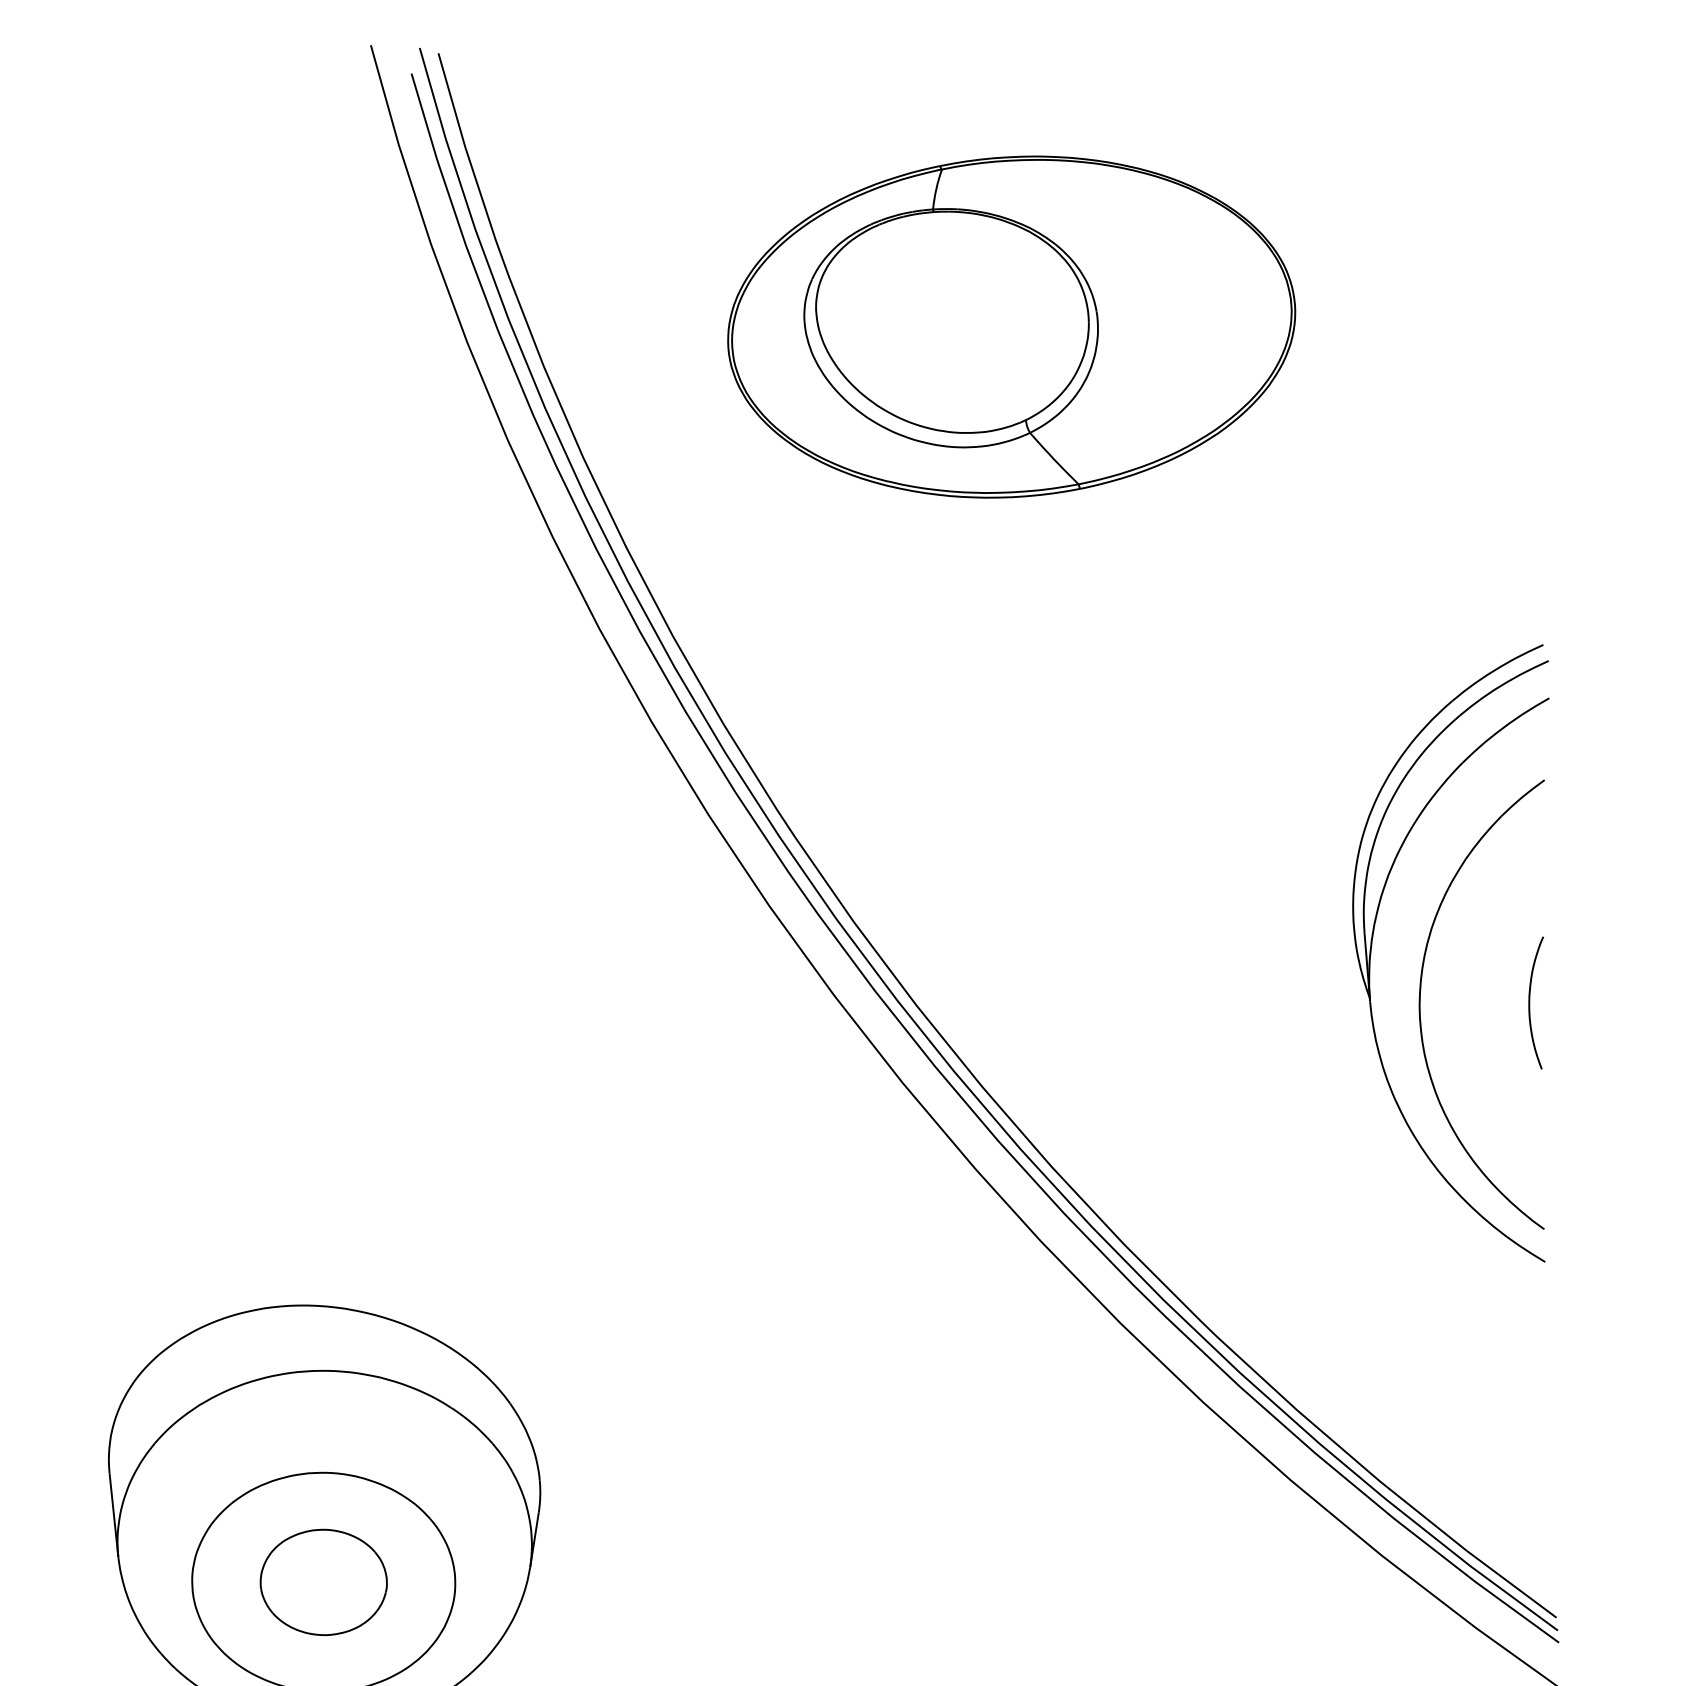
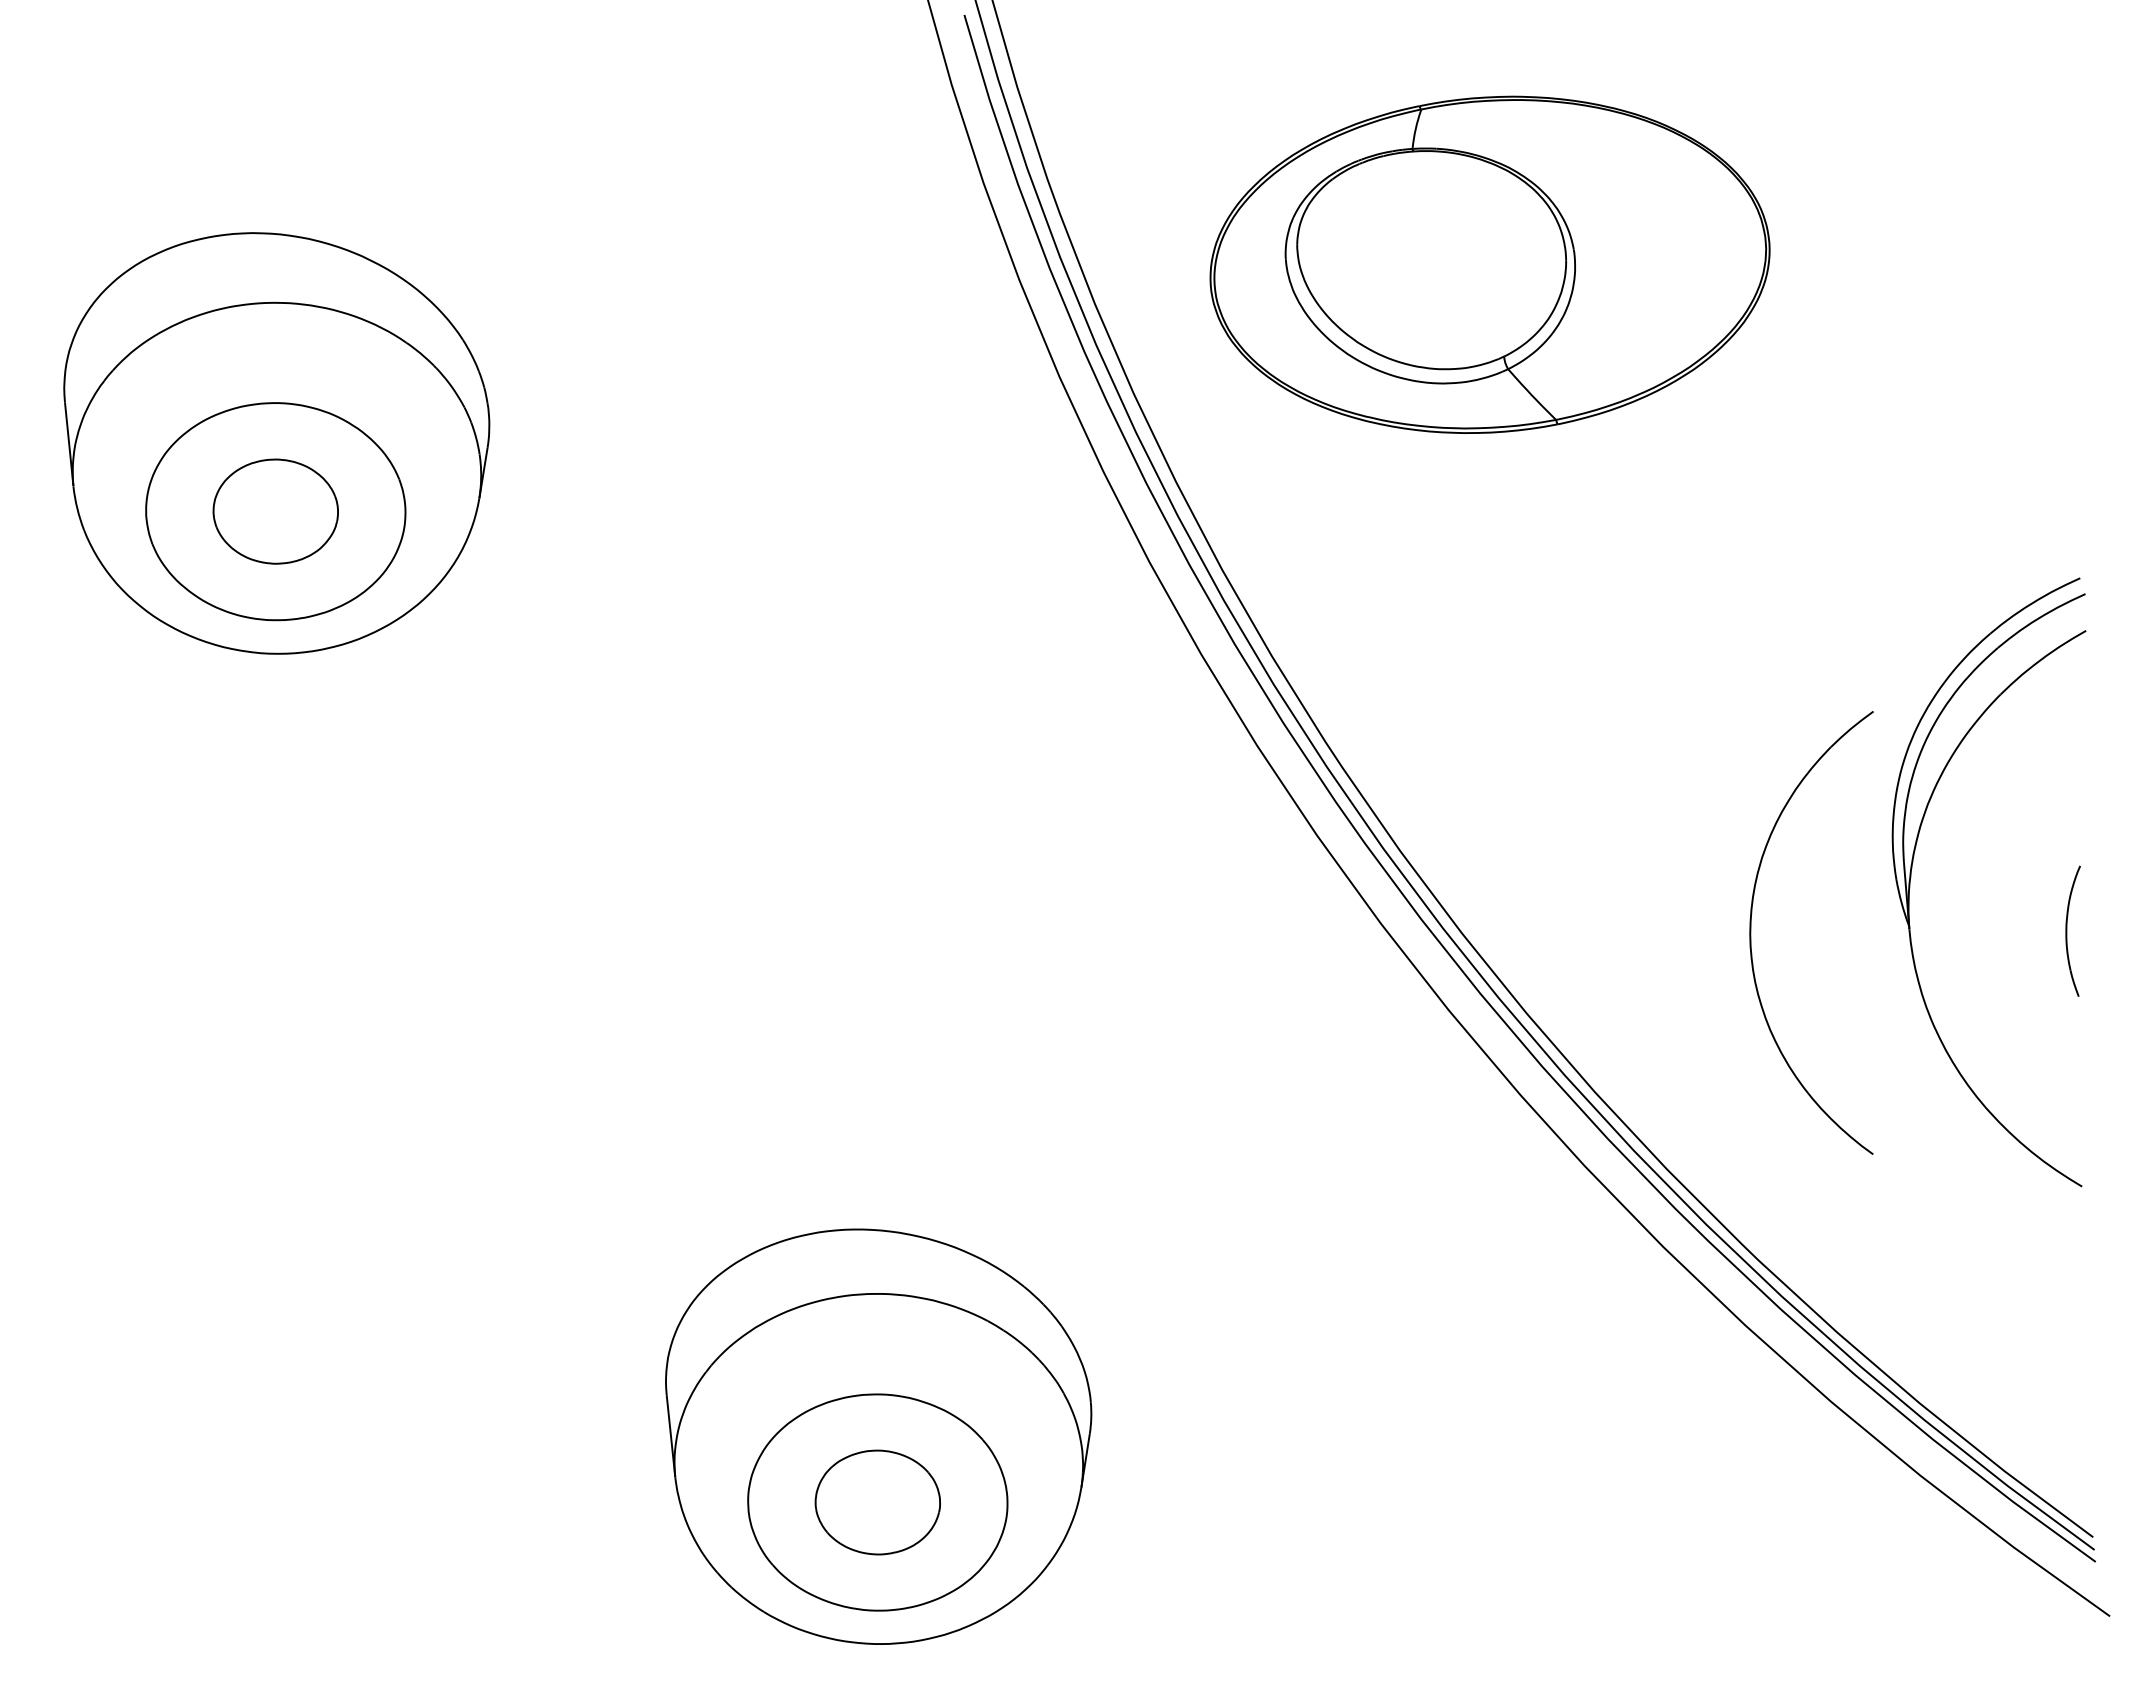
part: (1011, 326) -> (1489, 264), moved
part: (1420, 1004) -> (1751, 932), moved

